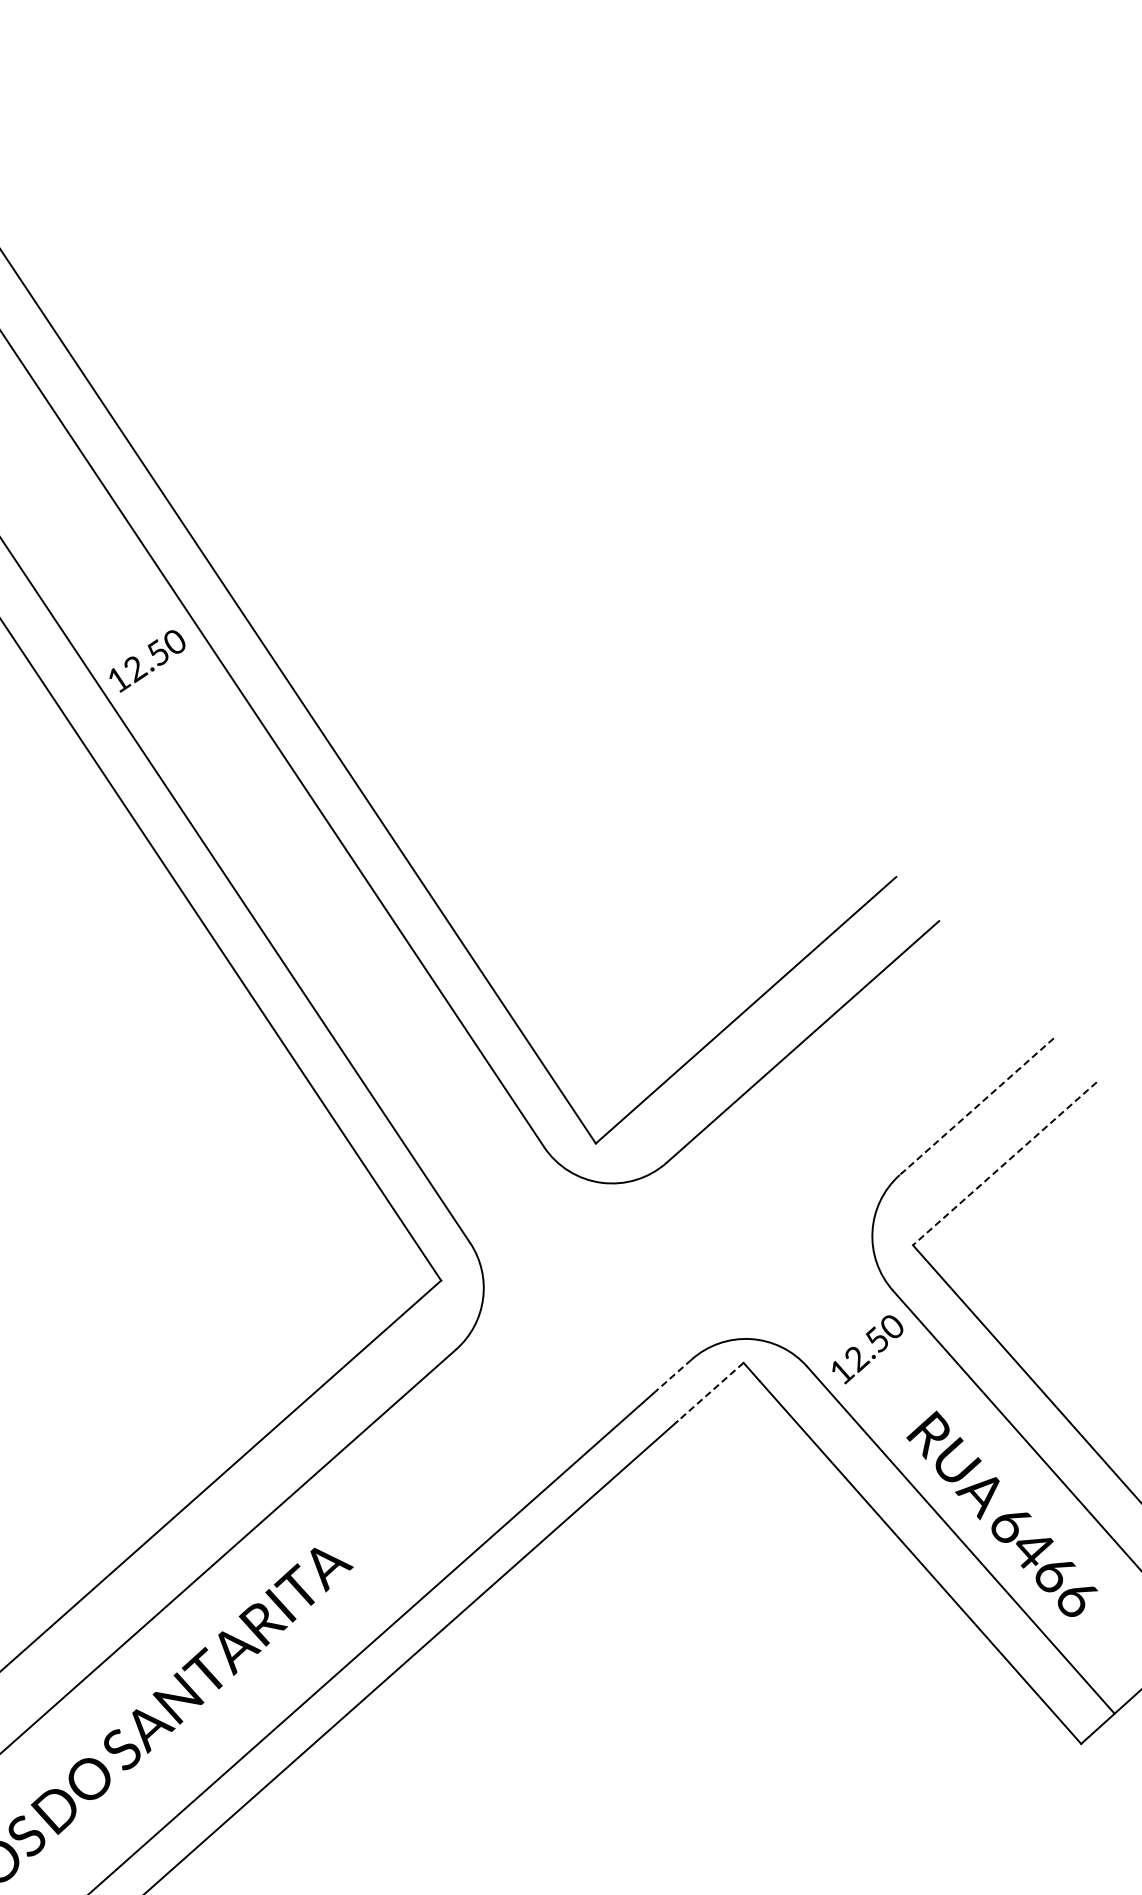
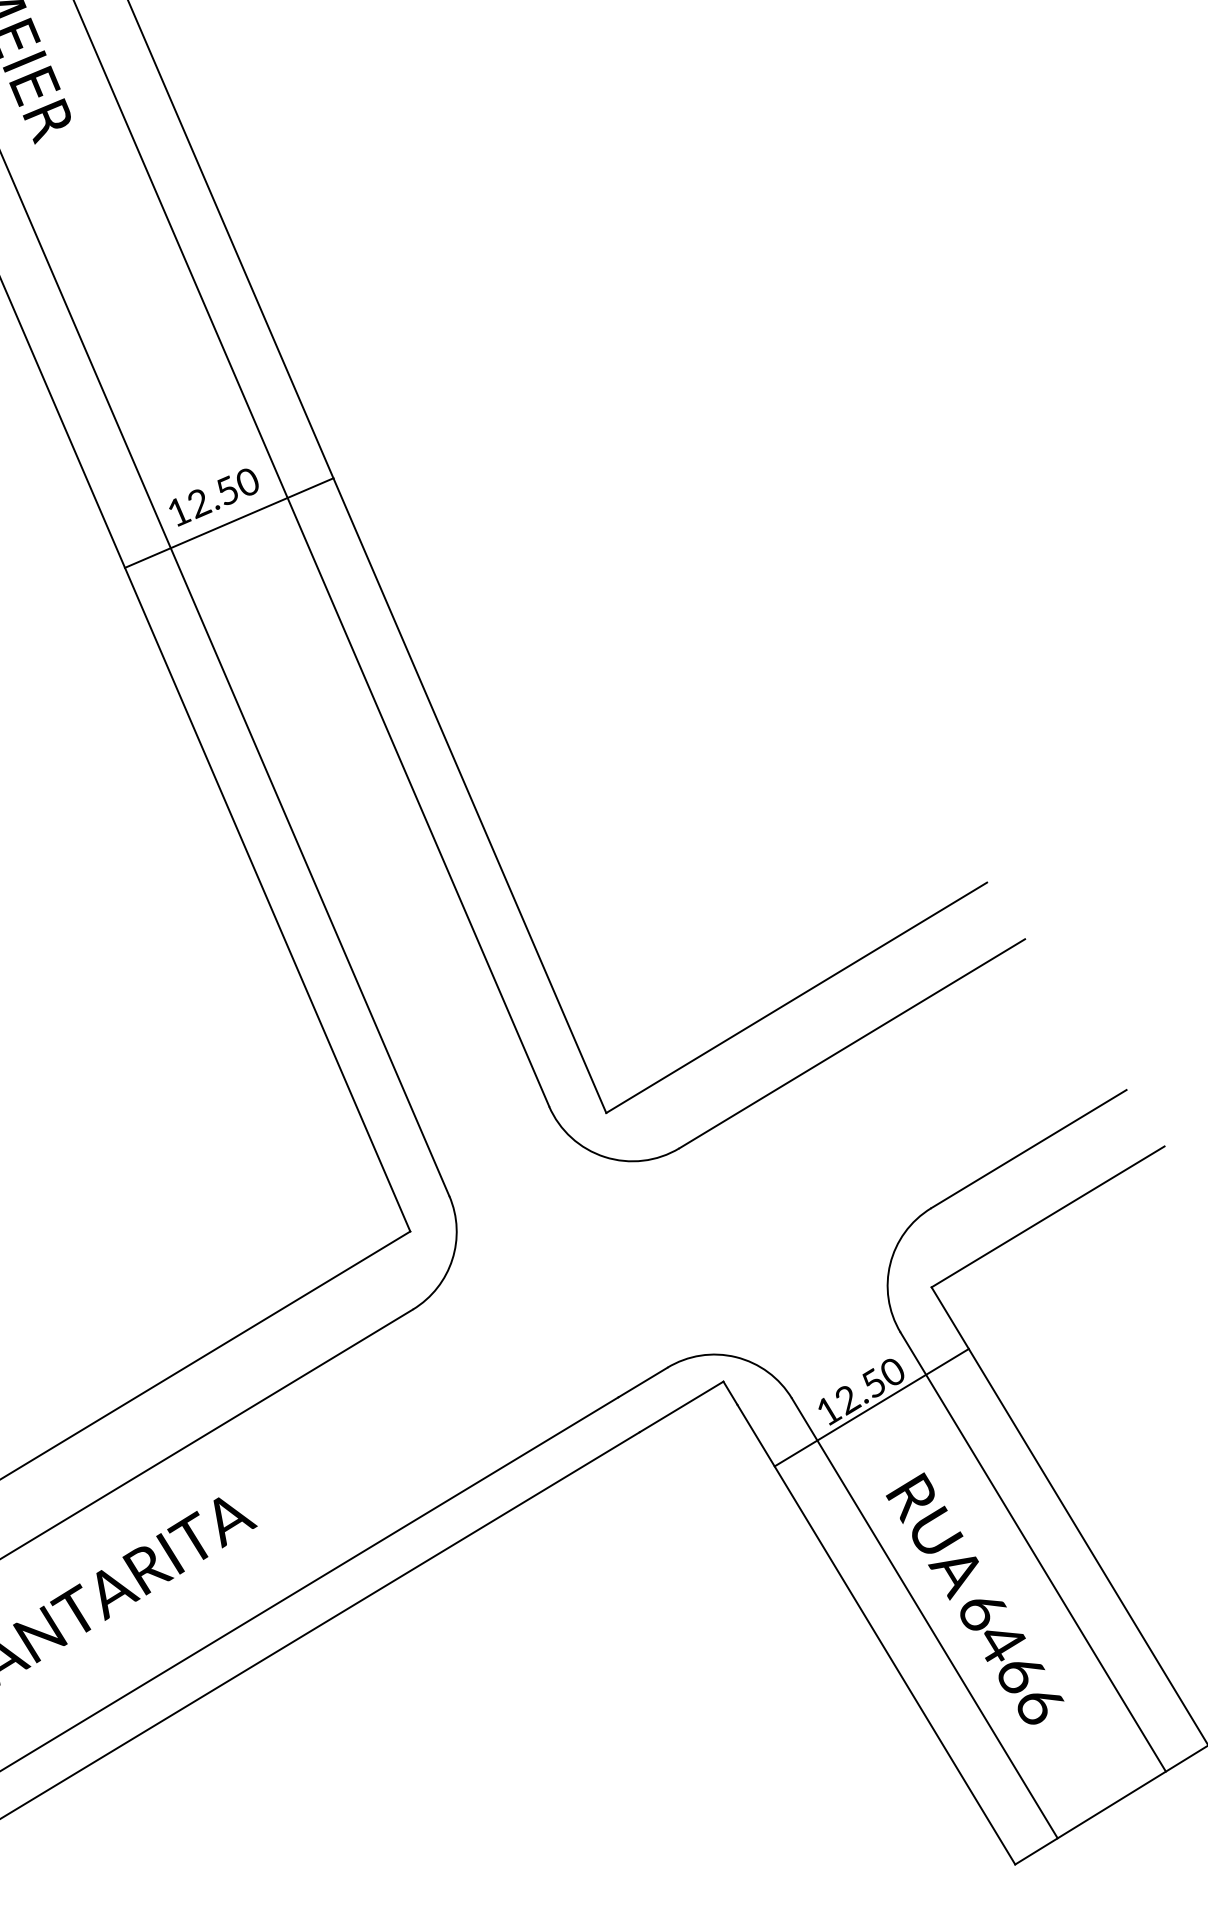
line: (164, 681) -> (228, 523), added
line: (976, 1106) -> (1028, 1148), dashed -> solid
line: (1004, 1163) -> (1047, 1216), dashed -> solid
line: (879, 1361) -> (871, 1407), added
line: (672, 1376) -> (643, 1382), dashed -> solid
line: (710, 1392) -> (681, 1407), dashed -> solid

